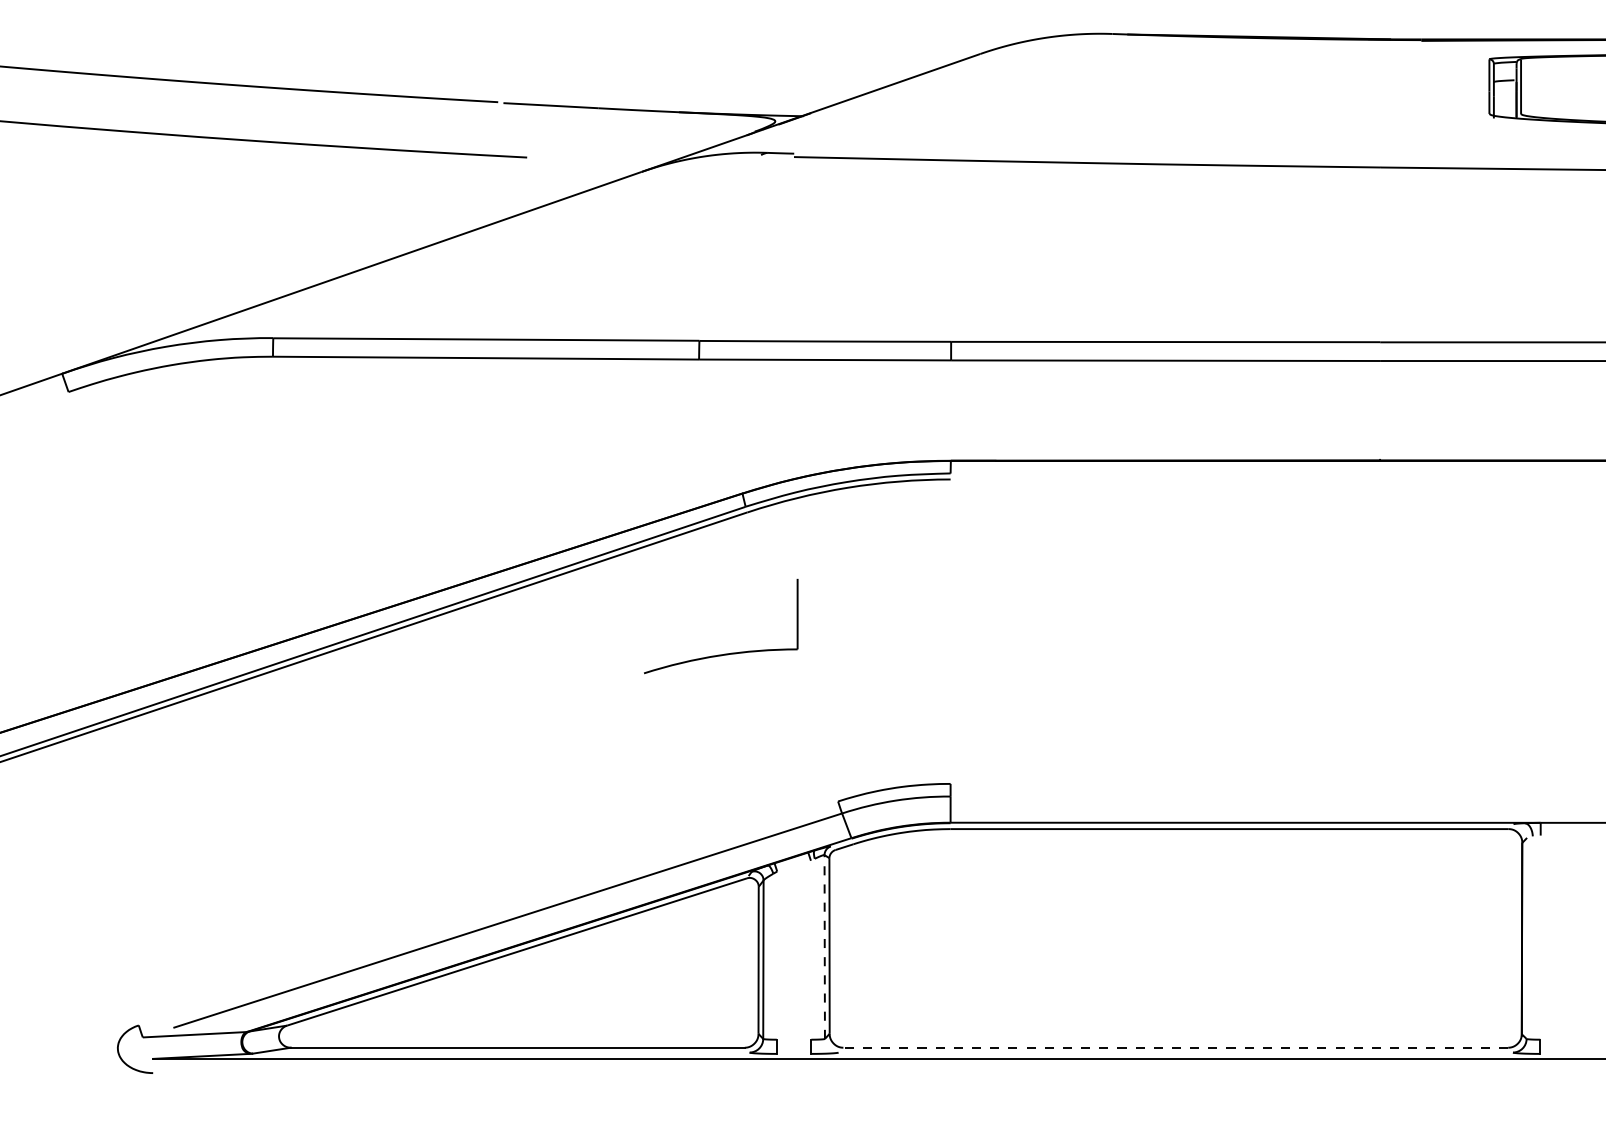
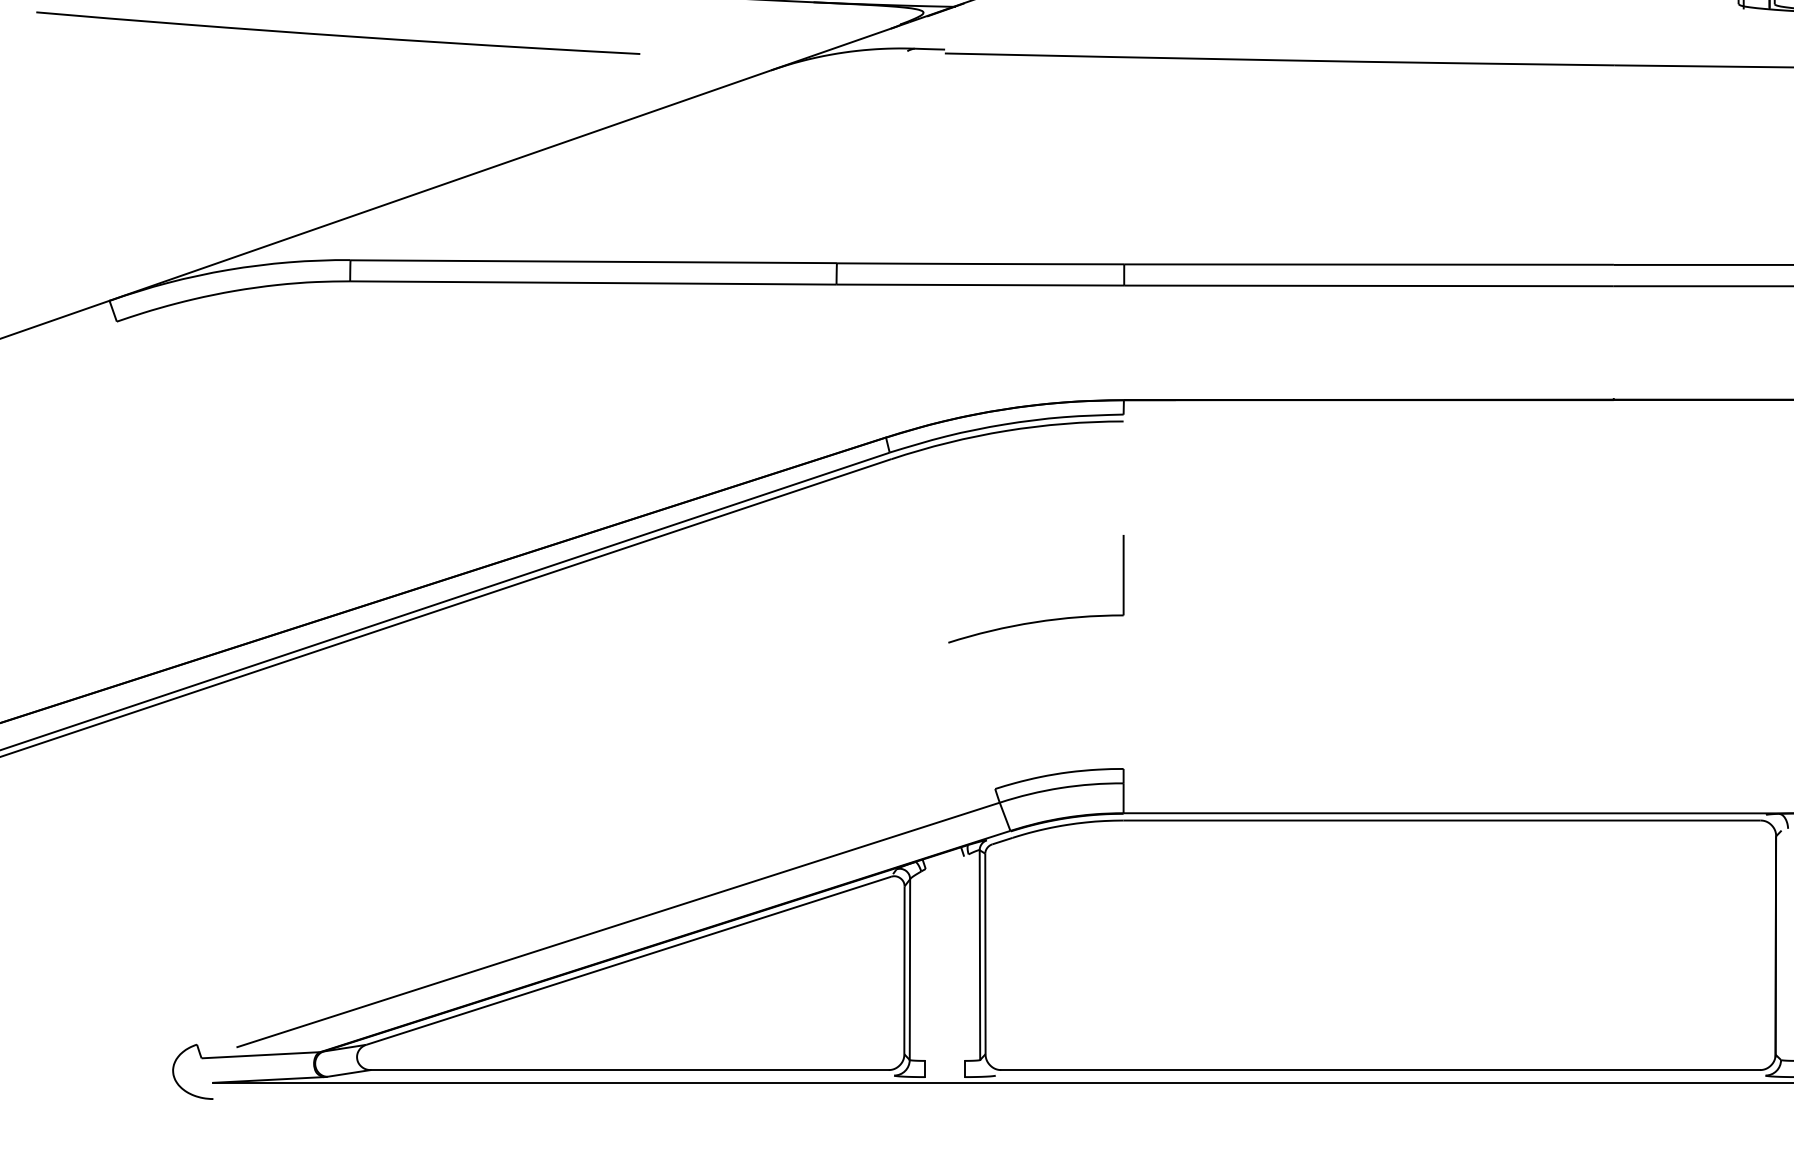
part: (724, 653) -> (1040, 620), moved
line: (824, 947) -> (979, 955), dashed -> solid
line: (1175, 1047) -> (1380, 1069), dashed -> solid

